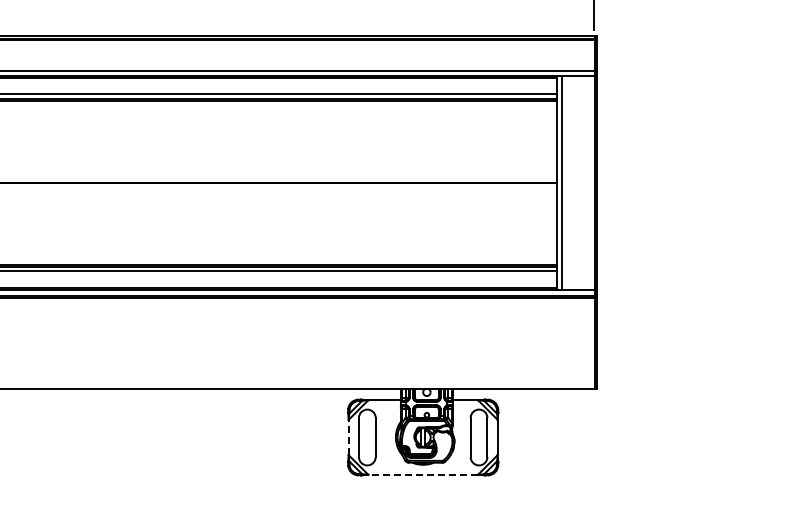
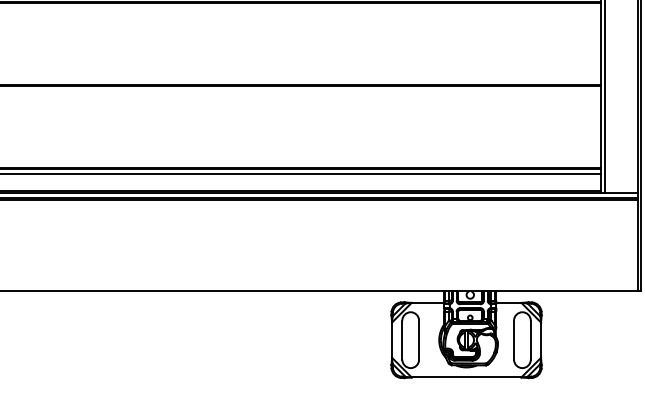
line: (348, 437) -> (391, 340), dashed -> solid
line: (423, 474) -> (466, 377), dashed -> solid

